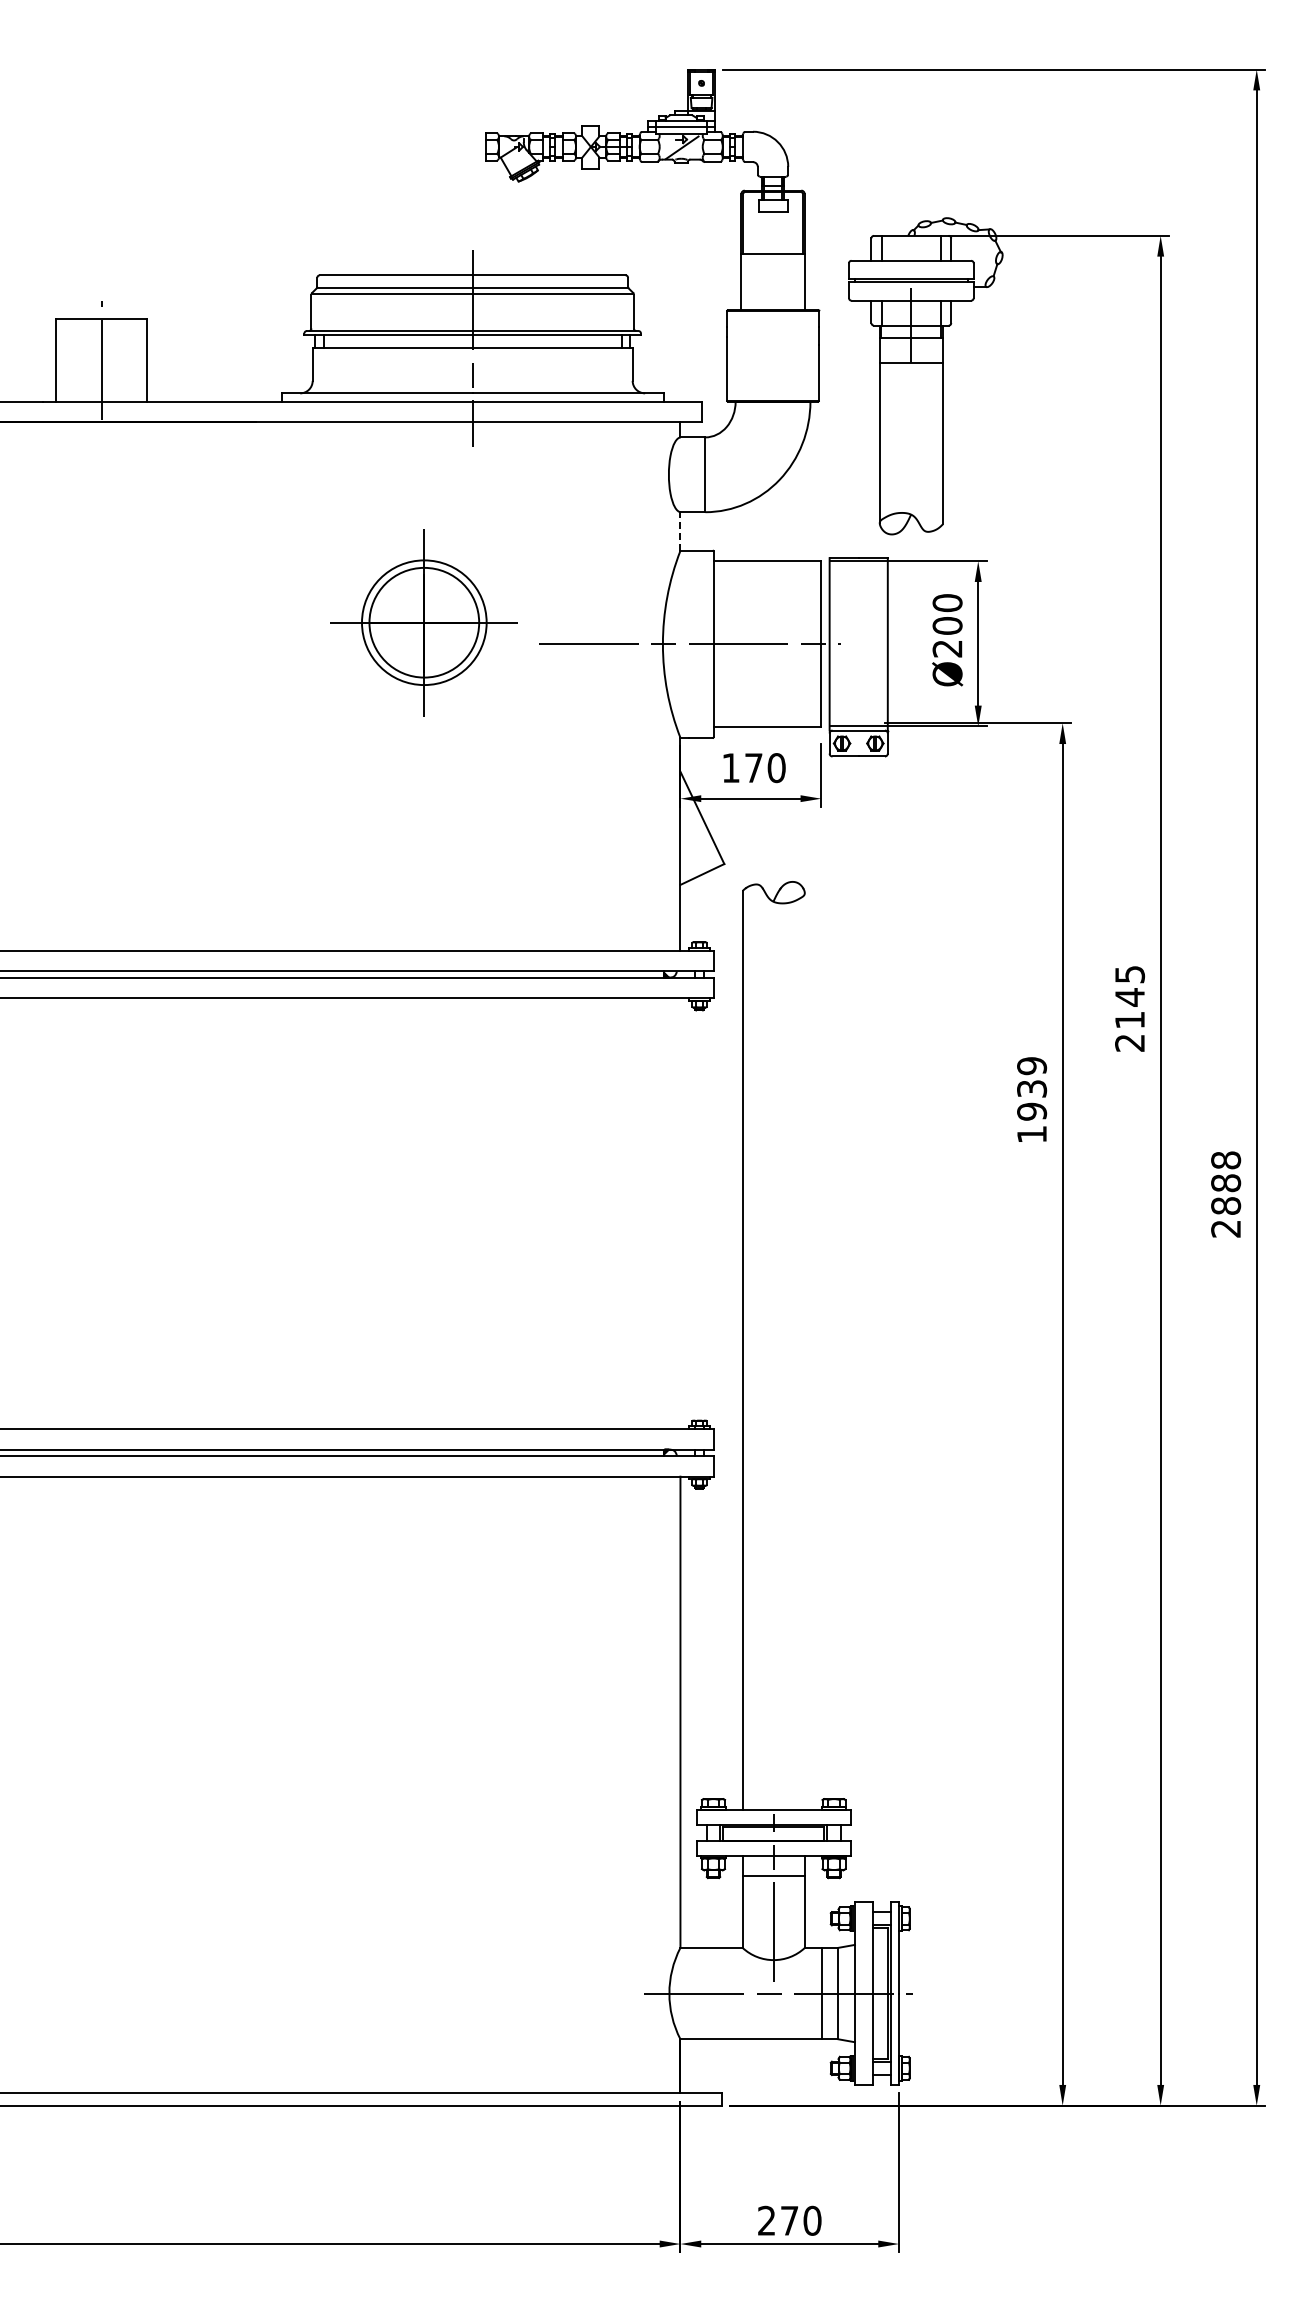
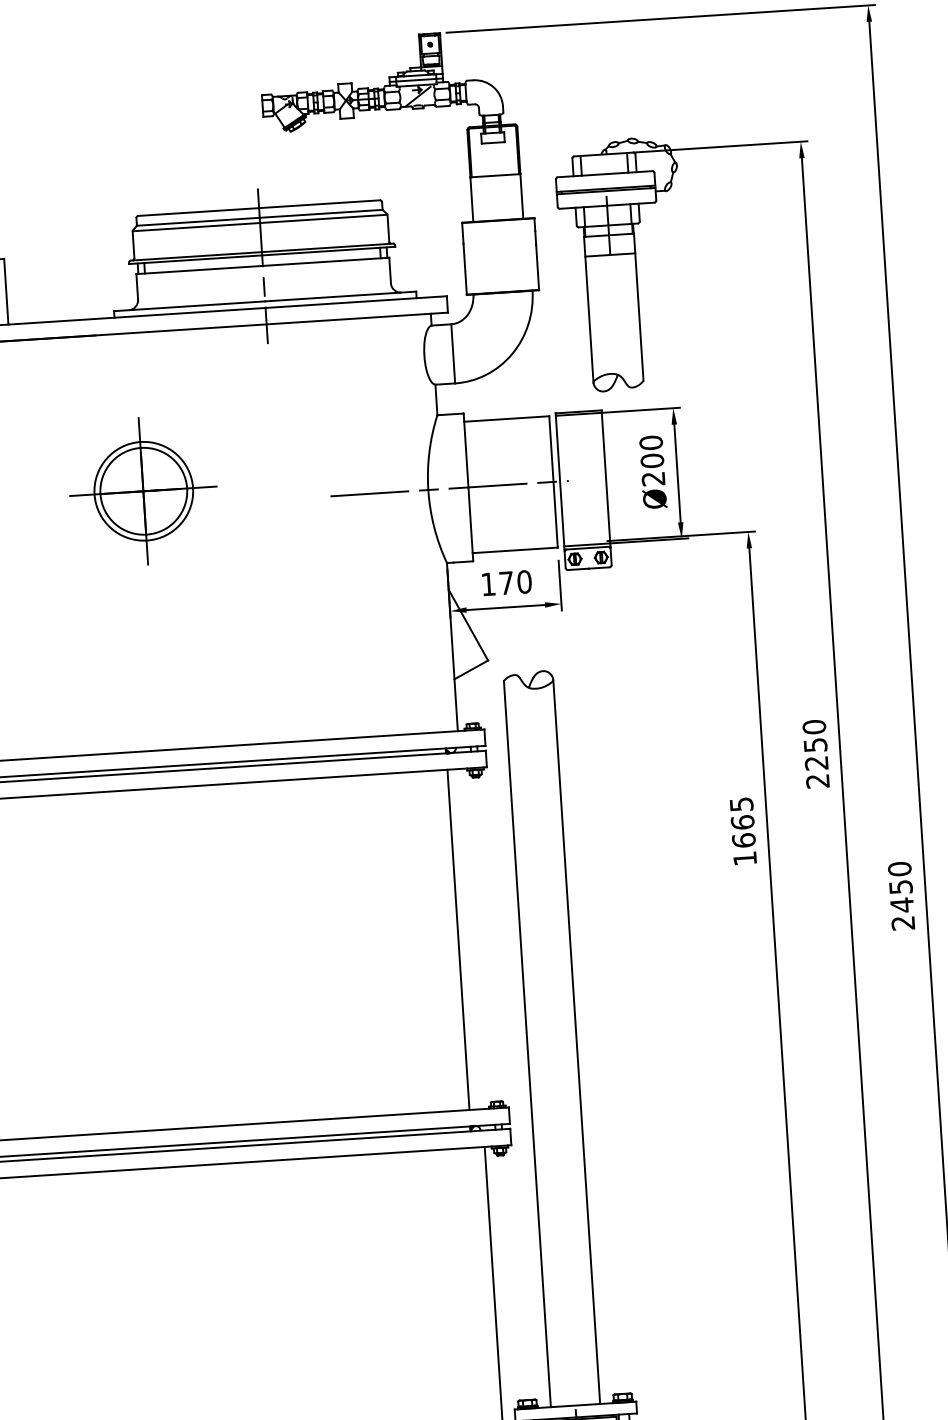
line: (680, 531) -> (436, 399), dashed -> solid
part: (423, 622) -> (143, 491), moved
text: (1130, 996) -> (815, 744), 2145 -> 2250
text: (1032, 1088) -> (743, 822), 1939 -> 1665
text: (1226, 1183) -> (901, 887), 2888 -> 2450
line: (664, 1213) -> (458, 939), added
line: (804, 1351) -> (576, 1041), added

